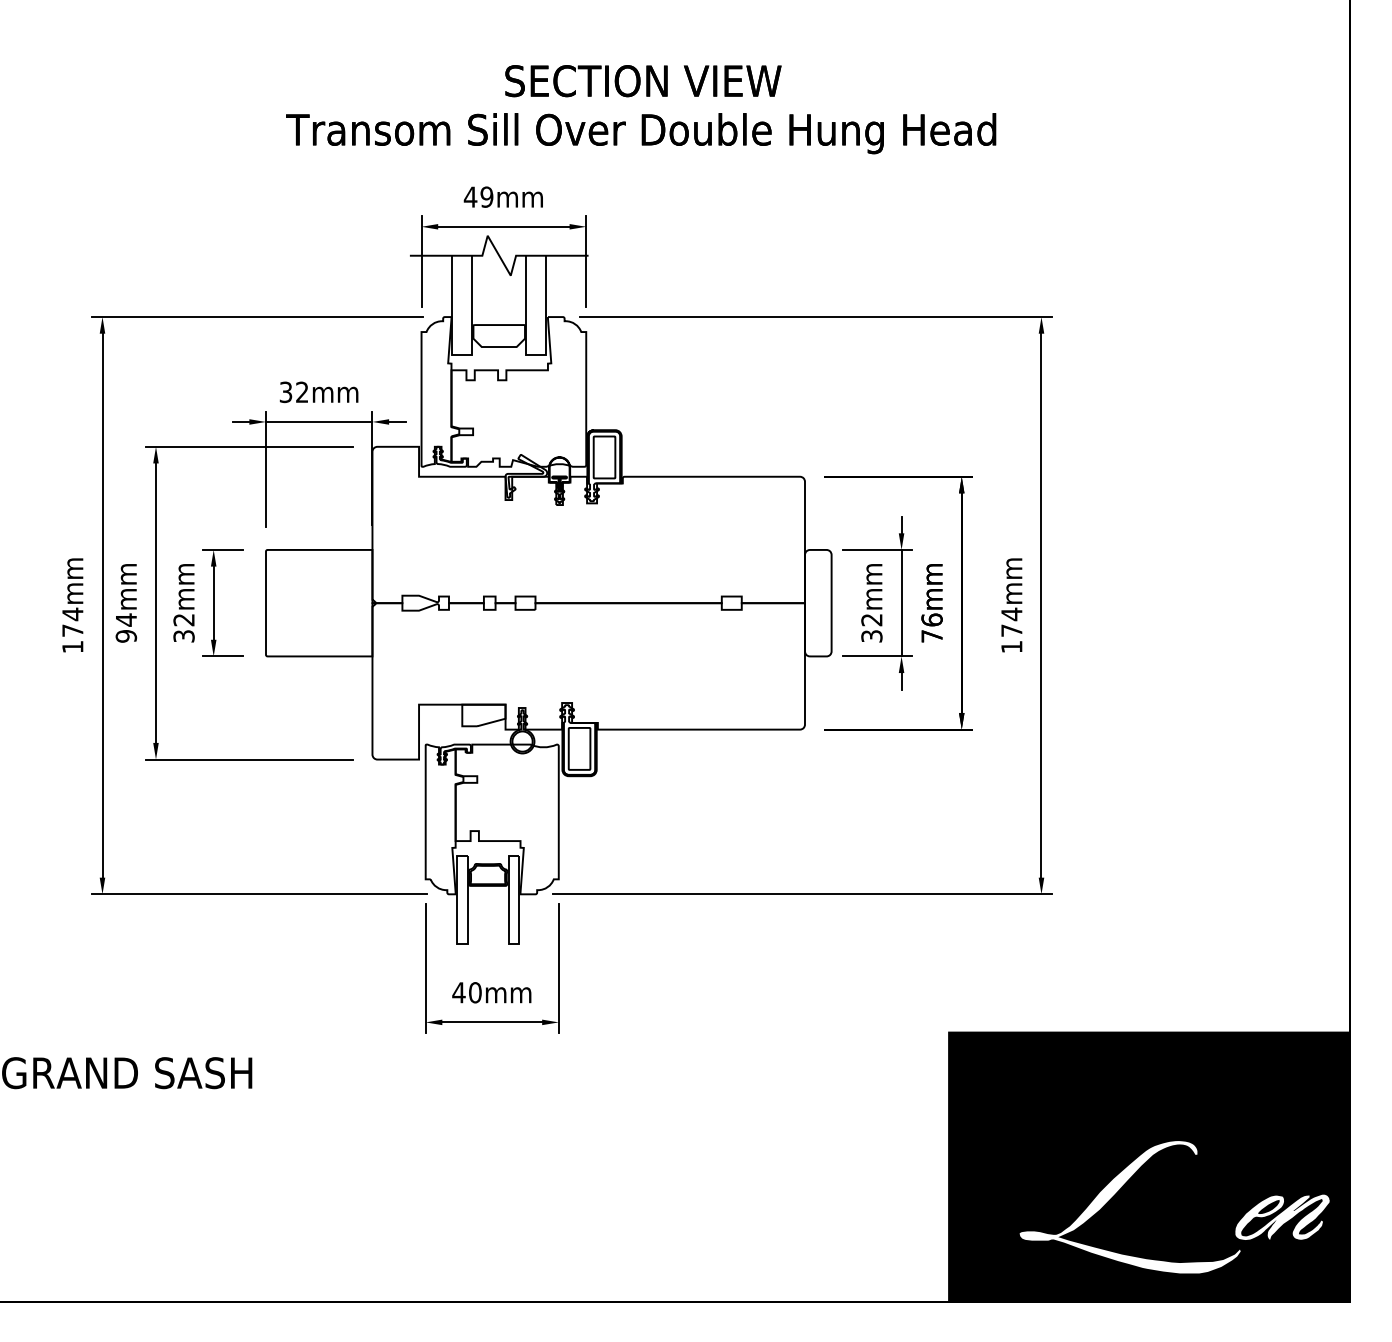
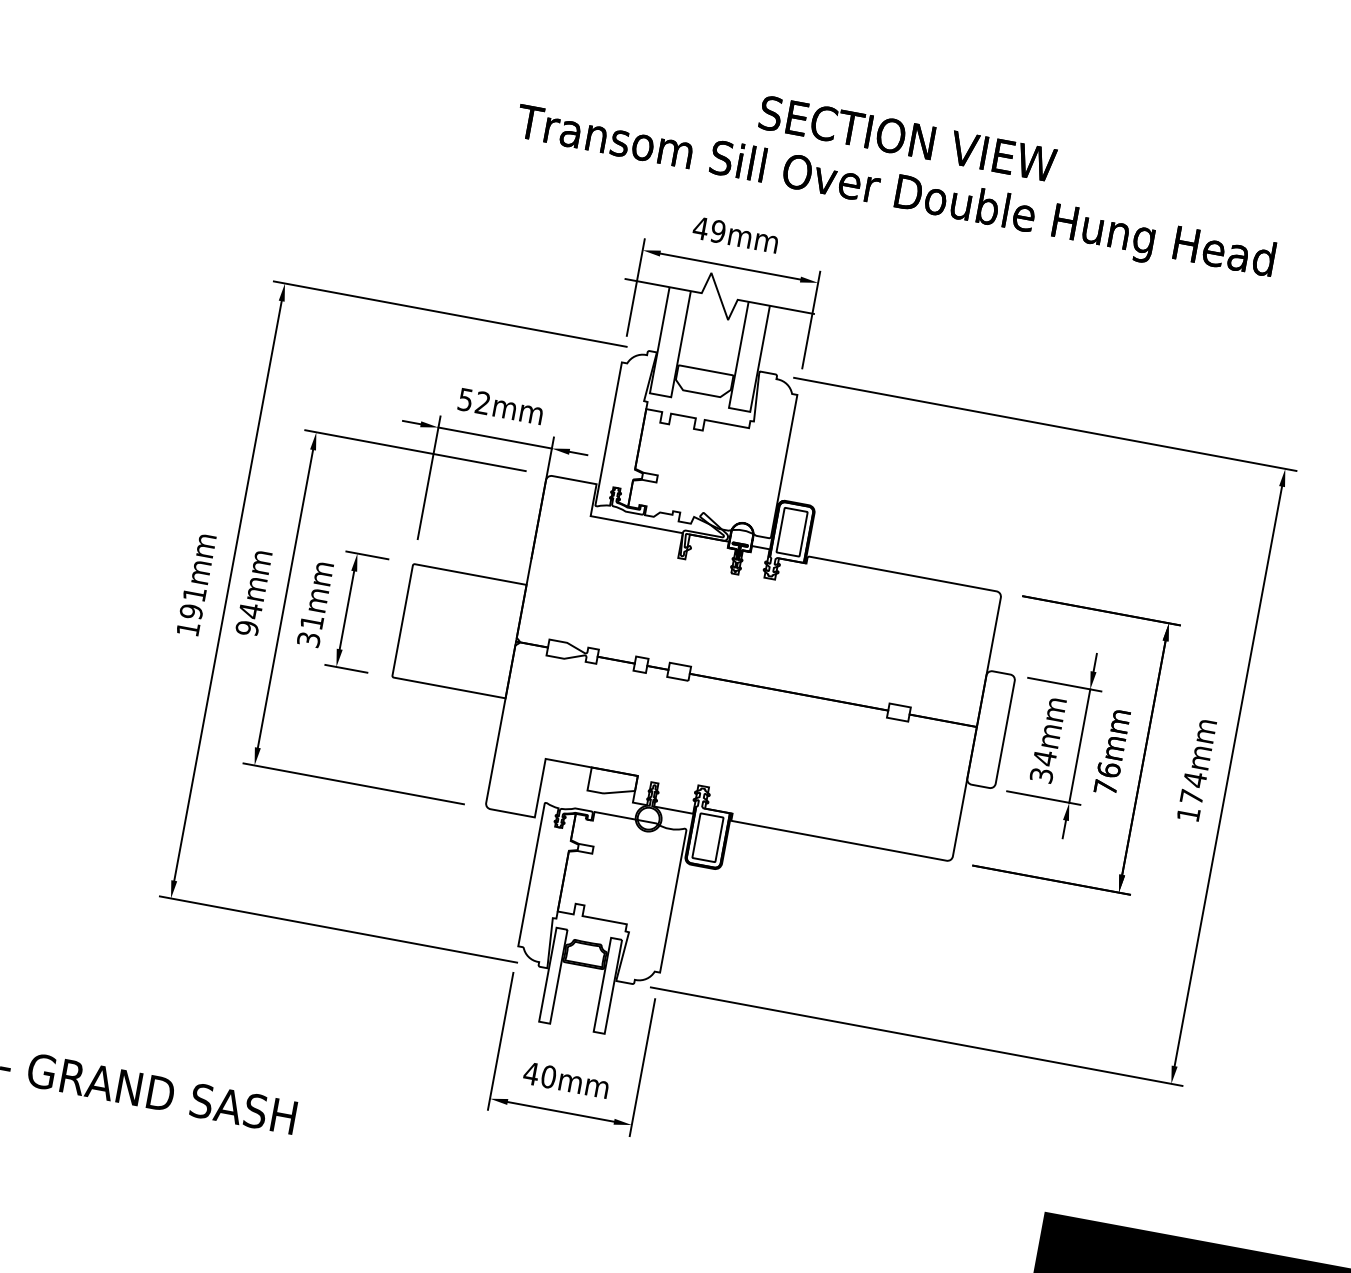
text: (286, 391) -> (466, 399), 32mm -> 52mm
text: (871, 619) -> (1044, 757), 32mm -> 34mm
text: (183, 620) -> (311, 622), 32mm -> 31mm
text: (72, 622) -> (192, 602), 174mm -> 191mm

